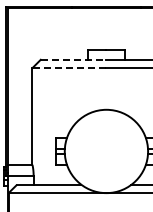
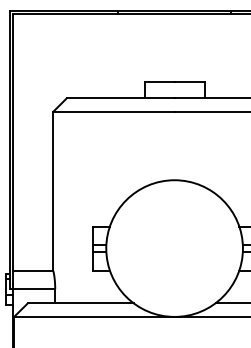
line: (73, 59) -> (120, 97), dashed -> solid
line: (68, 68) -> (112, 112), dashed -> solid

